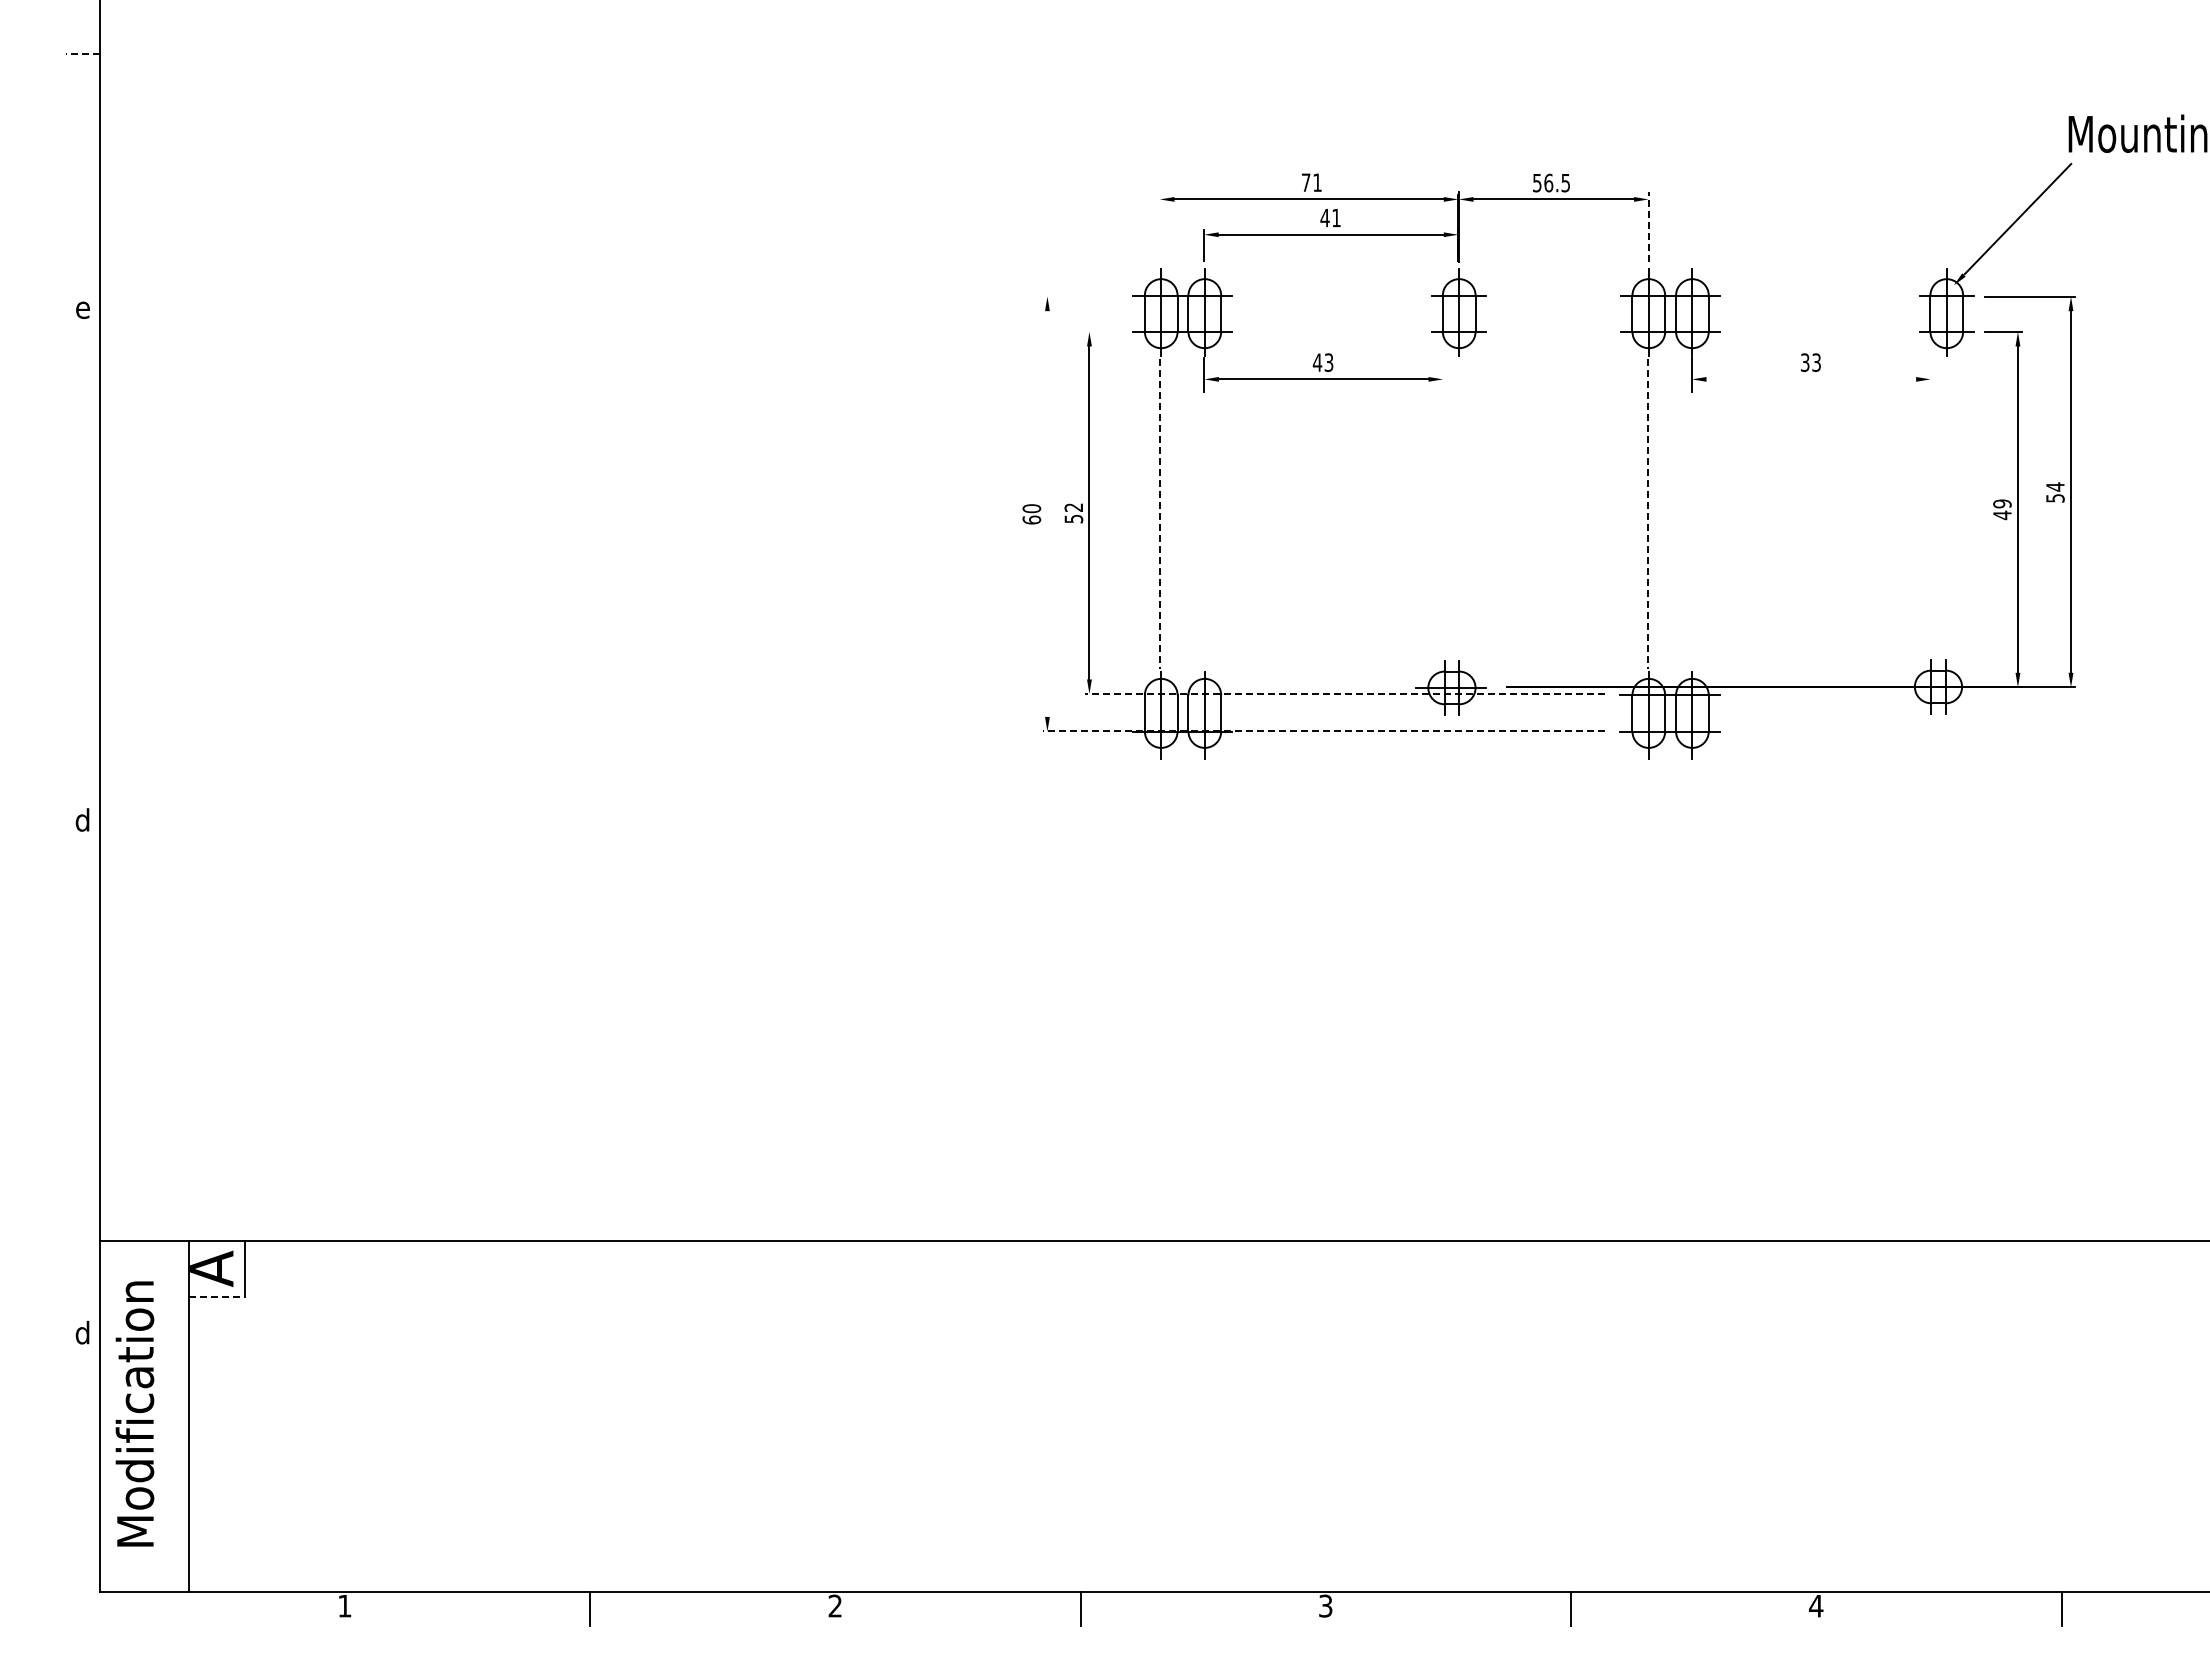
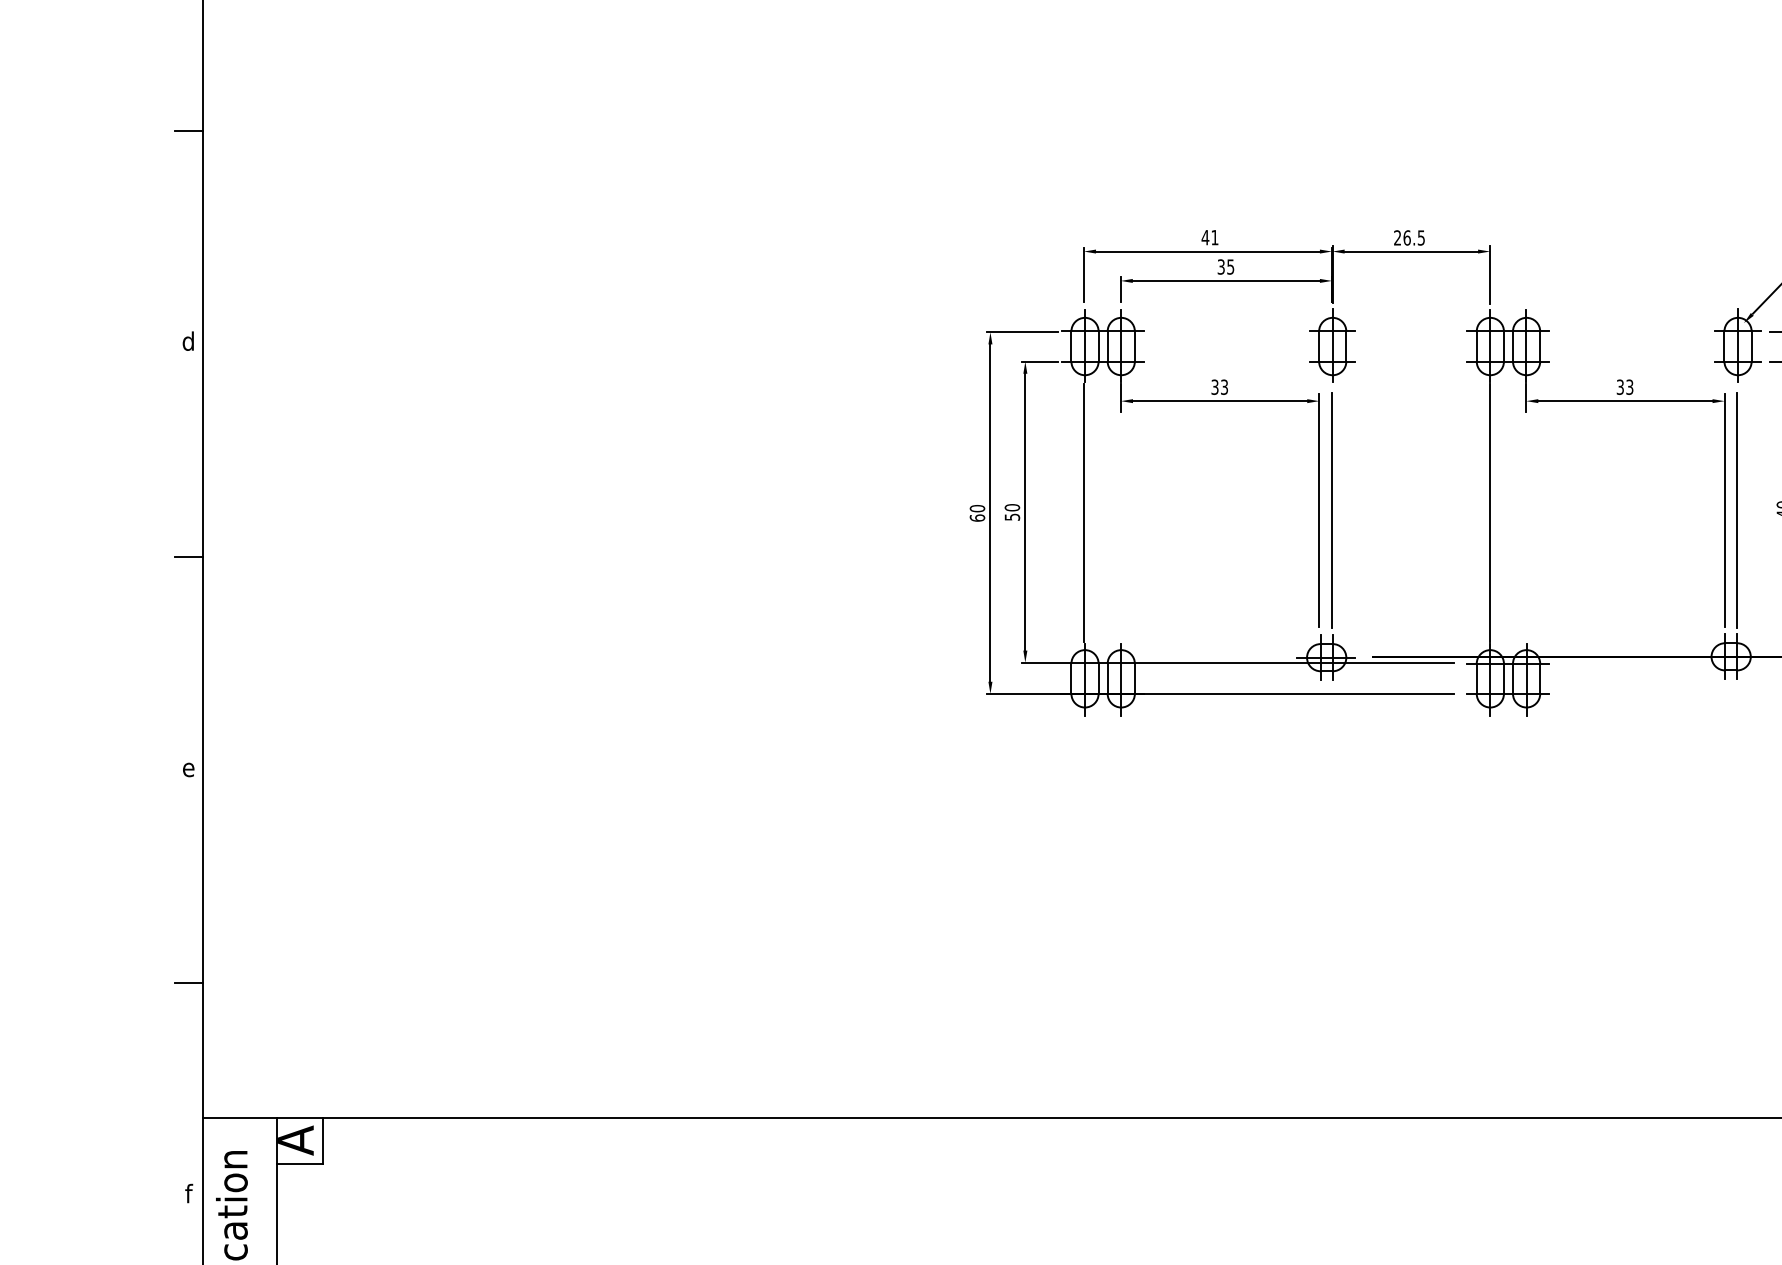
line: (83, 53) -> (189, 130), dashed -> solid
text: (1305, 182) -> (1204, 237), 71 -> 41
text: (1537, 182) -> (1397, 237), 56.5 -> 26.5
text: (1330, 217) -> (1225, 266), 41 -> 35
line: (1159, 227) -> (1083, 274), added
line: (1648, 227) -> (1490, 274), dashed -> solid
line: (1086, 296) -> (1022, 332), added
text: (82, 307) -> (188, 341), e -> d
line: (1107, 331) -> (1040, 361), added
text: (1317, 362) -> (1214, 387), 43 -> 33
line: (1811, 379) -> (1625, 401), added
text: (1073, 507) -> (1012, 507), 52 -> 50
line: (1458, 510) -> (1332, 510), added
line: (1945, 510) -> (1736, 510), added
line: (1443, 511) -> (1319, 510), added
line: (1930, 511) -> (1724, 510), added
line: (1047, 513) -> (990, 512), added
line: (1160, 514) -> (1084, 513), dashed -> solid
line: (1647, 514) -> (1489, 513), dashed -> solid
line: (82, 566) -> (188, 556), added
line: (1344, 694) -> (1237, 663), dashed -> solid
line: (1323, 731) -> (1219, 693), dashed -> solid
text: (82, 819) -> (188, 767), d -> e
line: (82, 1079) -> (188, 983), added
line: (216, 1296) -> (299, 1163), dashed -> solid
text: (82, 1332) -> (188, 1193), d -> f

